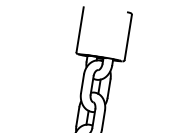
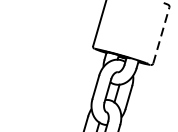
line: (128, 37) -> (161, 35), solid -> dashed

